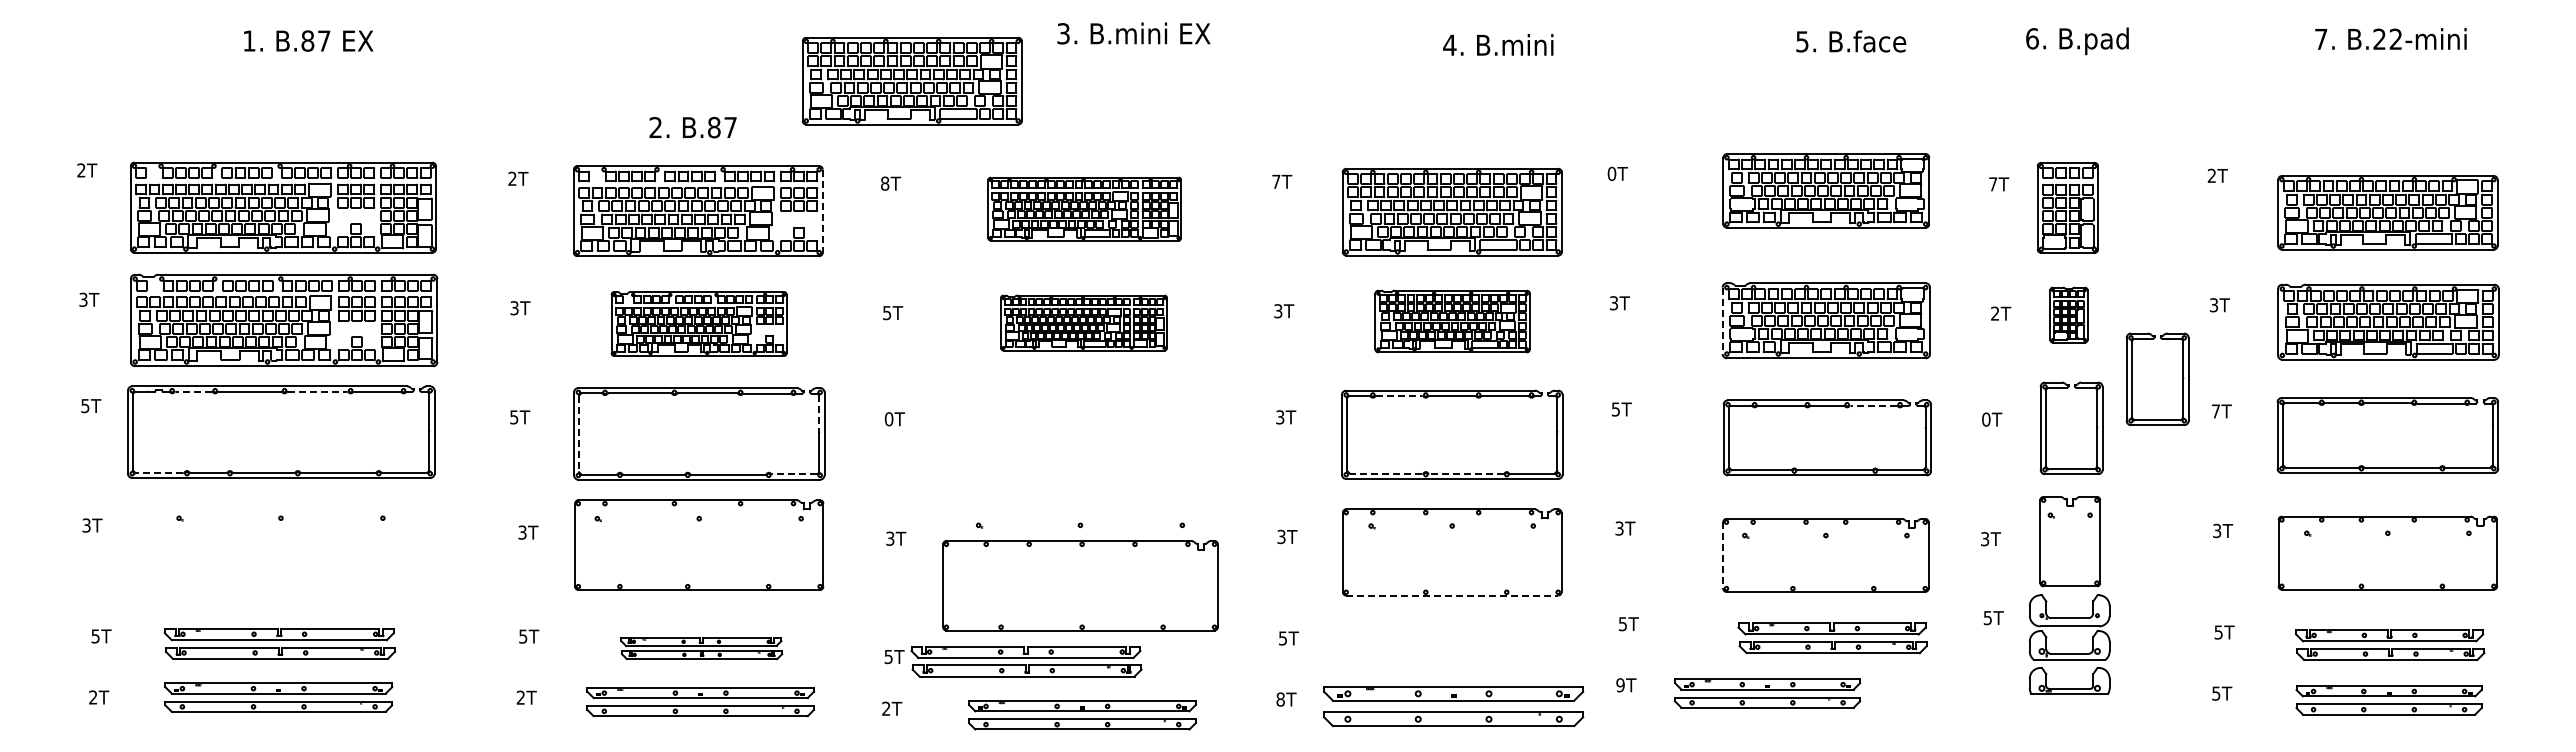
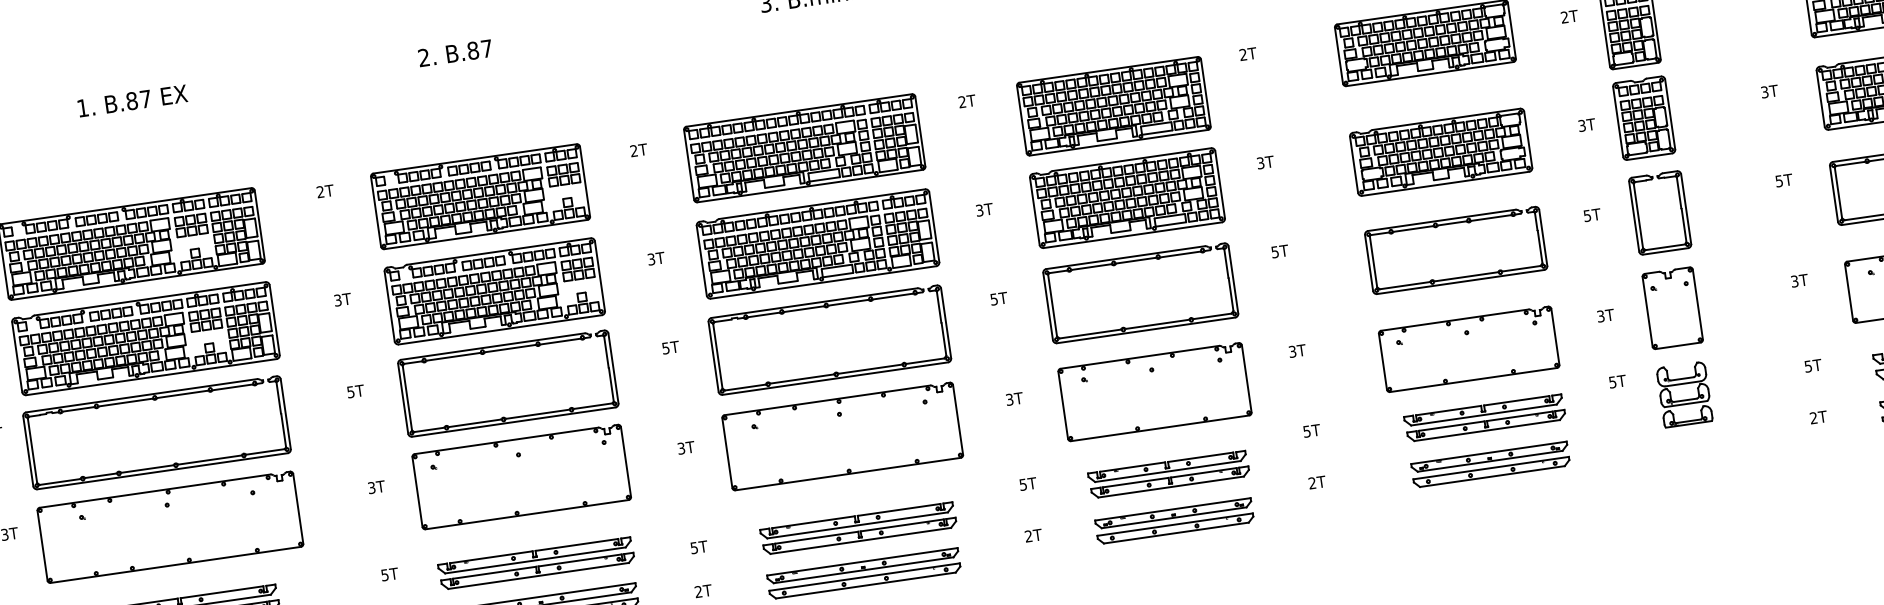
part: (911, 80) -> (643, 61), removed
text: (692, 127) -> (454, 53), moved
text: (1611, 173) -> (1242, 54), 0T -> 2T
text: (1276, 181) -> (962, 101), 7T -> 2T
text: (885, 183) -> (634, 150), 8T -> 2T
text: (1993, 184) -> (1565, 17), 7T -> 2T
part: (1084, 208) -> (804, 147), size x1.43
line: (822, 211) -> (584, 181), dashed -> solid
text: (887, 312) -> (651, 258), 5T -> 3T
text: (1995, 313) -> (1582, 125), 2T -> 3T
part: (2068, 314) -> (1643, 117), size x1.67
part: (1452, 321) -> (1127, 198), size x1.43
line: (1722, 321) -> (1354, 165), dashed -> solid
part: (1083, 322) -> (817, 243), size x1.67
part: (699, 323) -> (495, 290), size x1.43
part: (2132, 378) -> (1705, 163), removed
line: (193, 391) -> (78, 409), dashed -> solid
line: (317, 391) -> (182, 394), dashed -> solid
line: (1399, 395) -> (1091, 266), dashed -> solid
part: (1082, 399) -> (825, 308), added
line: (1873, 405) -> (1491, 217), dashed -> solid
text: (2215, 411) -> (1778, 181), 7T -> 5T
line: (819, 414) -> (606, 352), dashed -> solid
text: (1280, 416) -> (994, 298), 3T -> 5T
text: (888, 419) -> (665, 348), 0T -> 5T
text: (1986, 419) -> (1587, 215), 0T -> 5T
line: (579, 434) -> (407, 398), dashed -> solid
line: (159, 473) -> (59, 482), dashed -> solid
line: (1385, 473) -> (1089, 333), dashed -> solid
line: (1466, 473) -> (1157, 324), dashed -> solid
line: (794, 474) -> (593, 406), dashed -> solid
part: (280, 544) -> (169, 527), added
line: (1723, 555) -> (1383, 361), dashed -> solid
part: (1080, 585) -> (842, 436), moved
line: (1452, 595) -> (1160, 428), dashed -> solid
part: (2069, 644) -> (1684, 394), size x0.71
part: (701, 648) -> (536, 563), size x1.43
part: (1454, 650) -> (1168, 474), added
part: (1026, 661) -> (858, 528), moved
text: (1620, 685) -> (1312, 483), 9T -> 2T
part: (1767, 693) -> (1490, 464), moved
text: (2216, 693) -> (1813, 418), 5T -> 2T
text: (1280, 699) -> (1028, 536), 8T -> 2T
part: (1452, 706) -> (1173, 521), size x0.71

